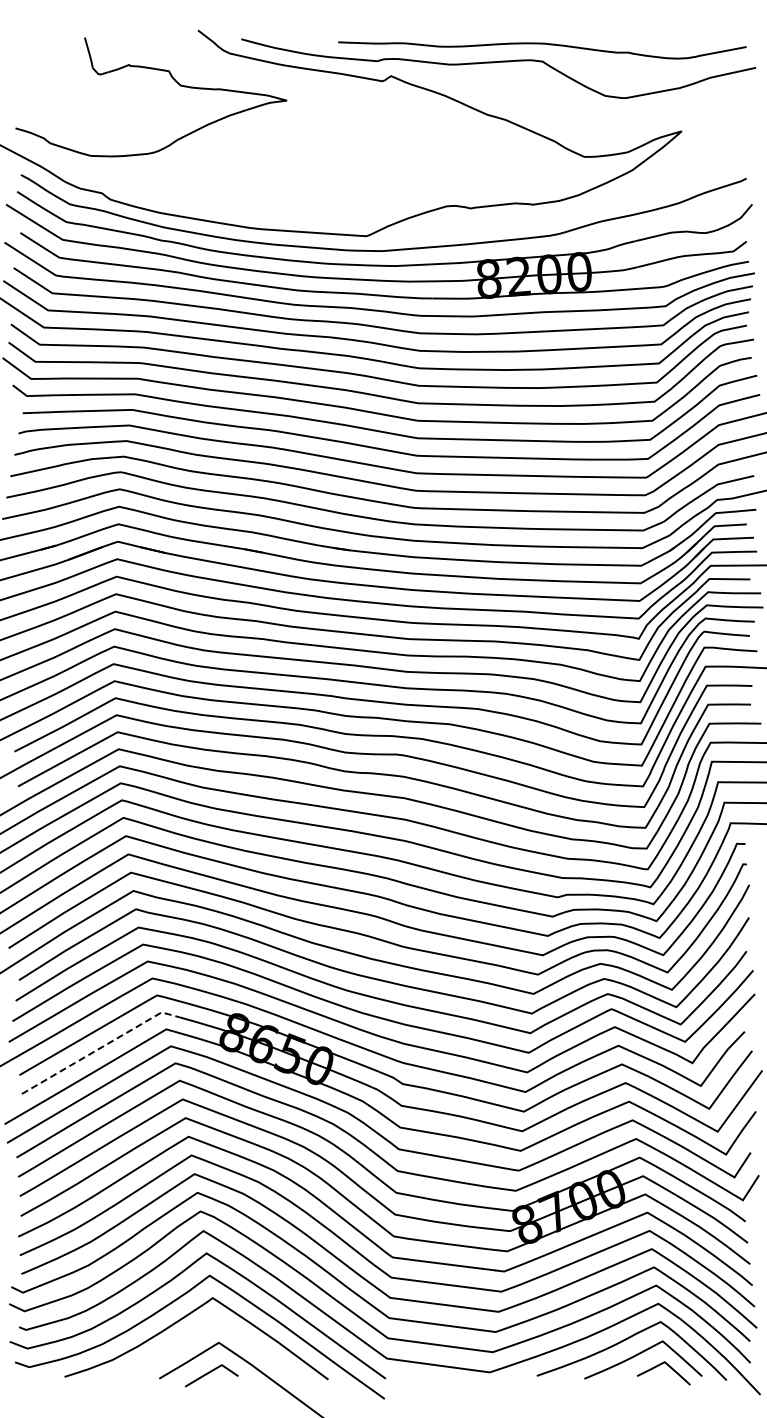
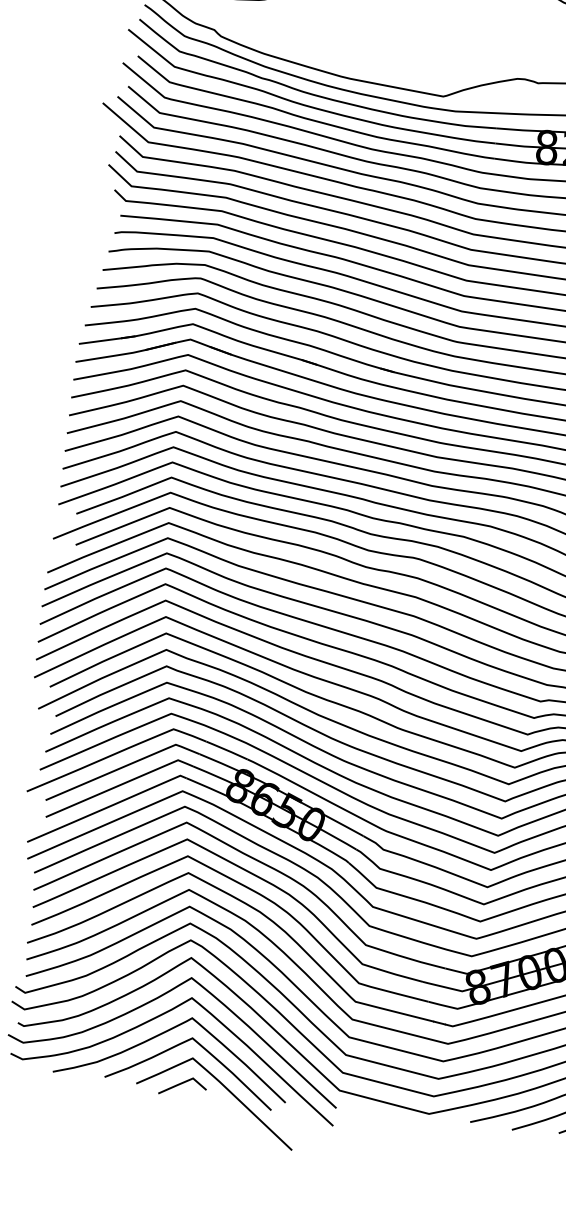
line: (101, 1047) -> (121, 784), dashed -> solid
curve: (233, 1333) -> (206, 1051), added

